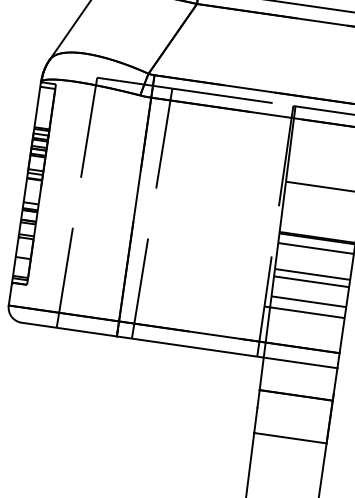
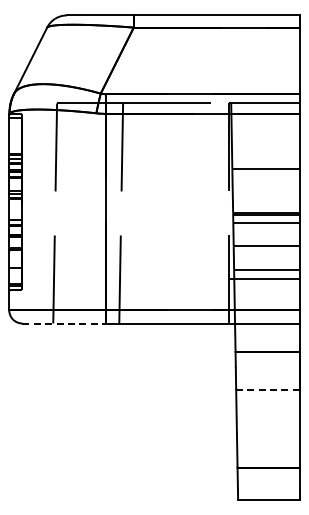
line: (311, 281) -> (266, 252), removed
line: (69, 329) -> (64, 323), solid -> dashed
line: (289, 438) -> (267, 389), solid -> dashed

